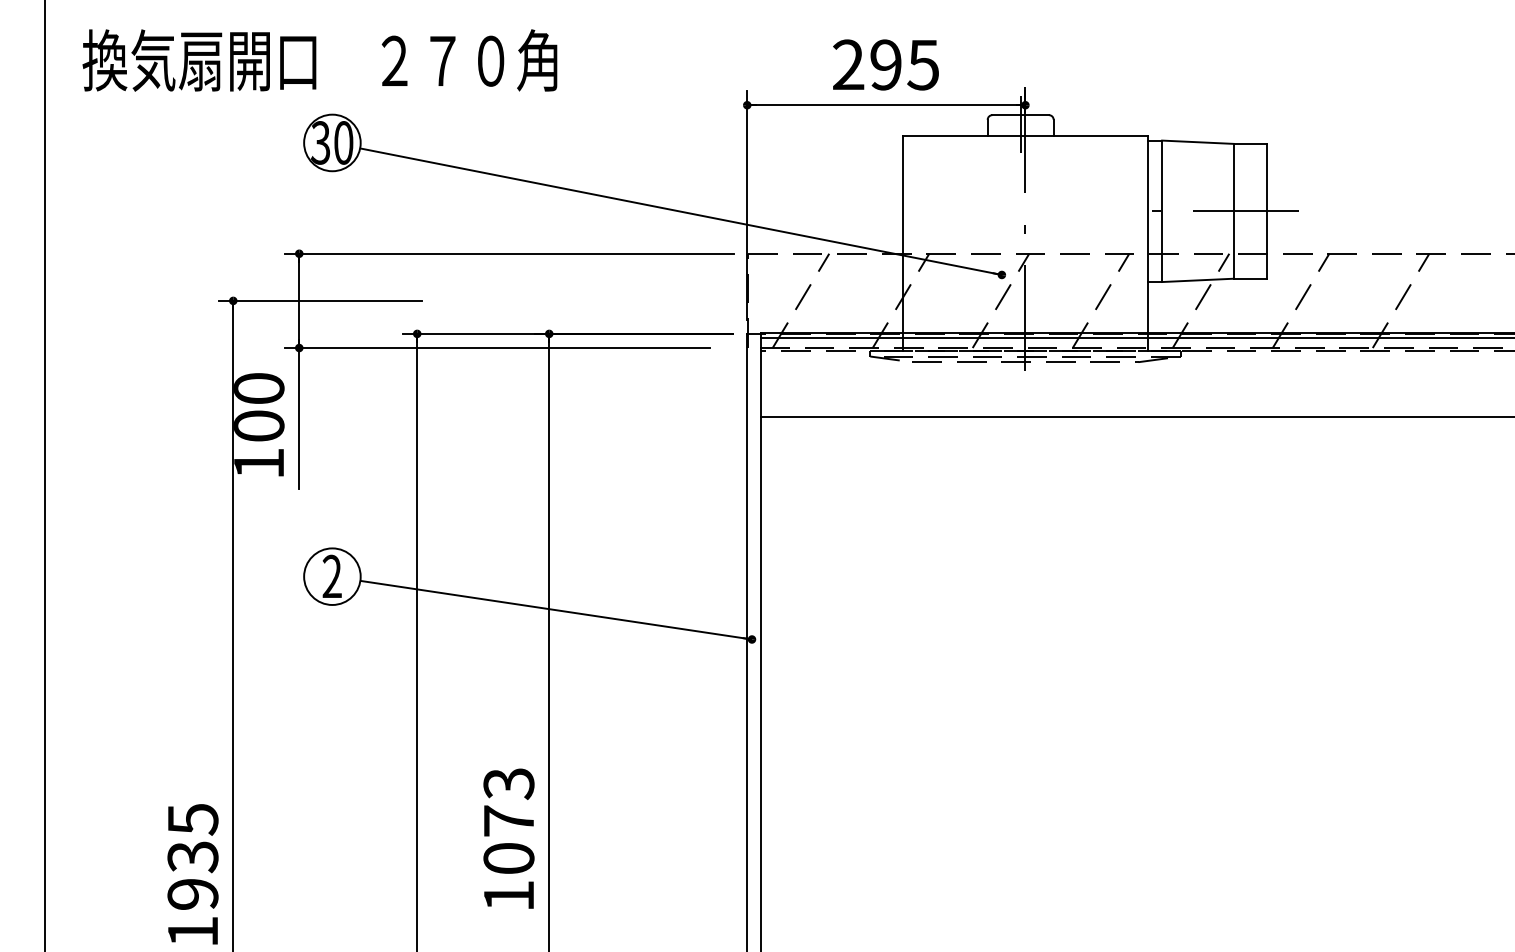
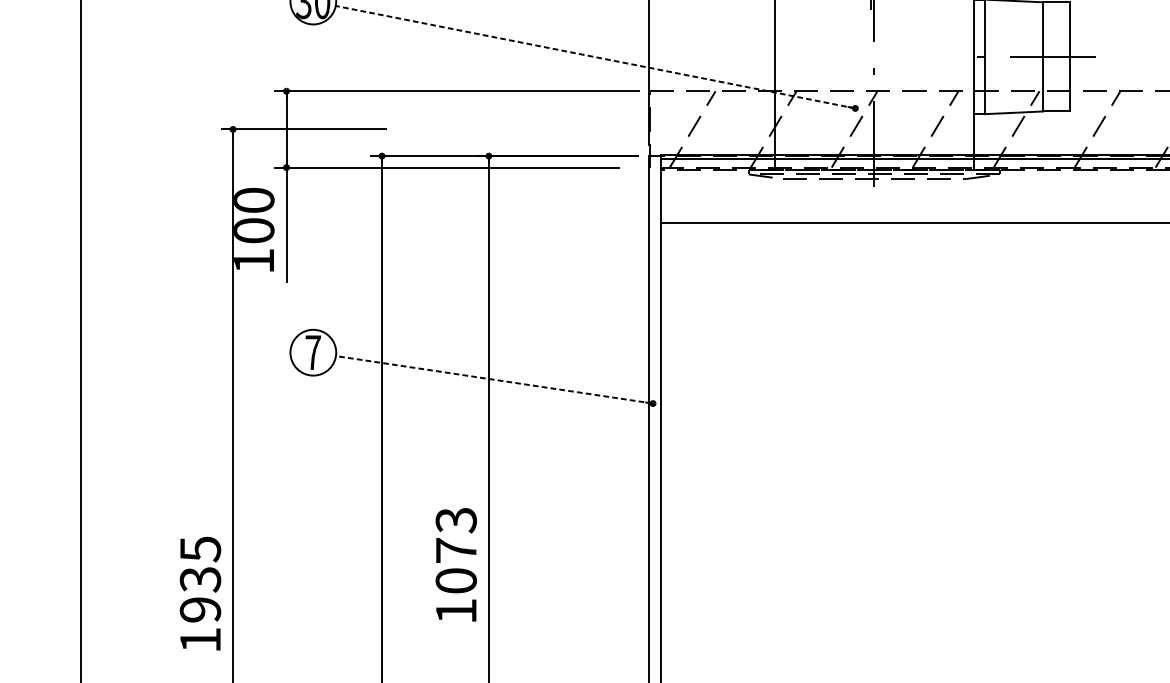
line: (680, 211) -> (595, 57), solid -> dashed
text: (331, 575) -> (312, 351), 2 -> 7
line: (556, 610) -> (494, 380), solid -> dashed

